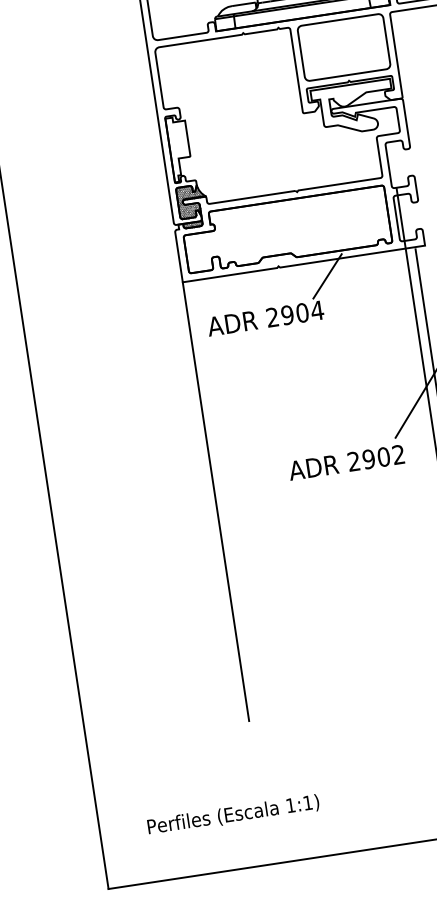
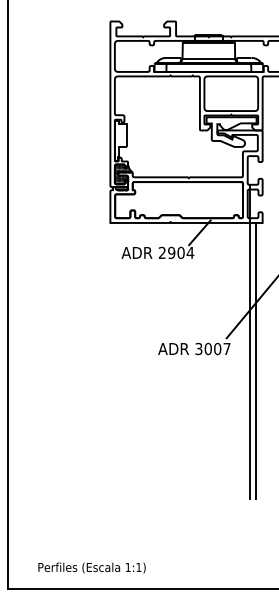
text: (375, 457) -> (212, 348), 2902 -> 3007
line: (216, 501) -> (110, 360), removed
text: (232, 814) -> (91, 567), moved

